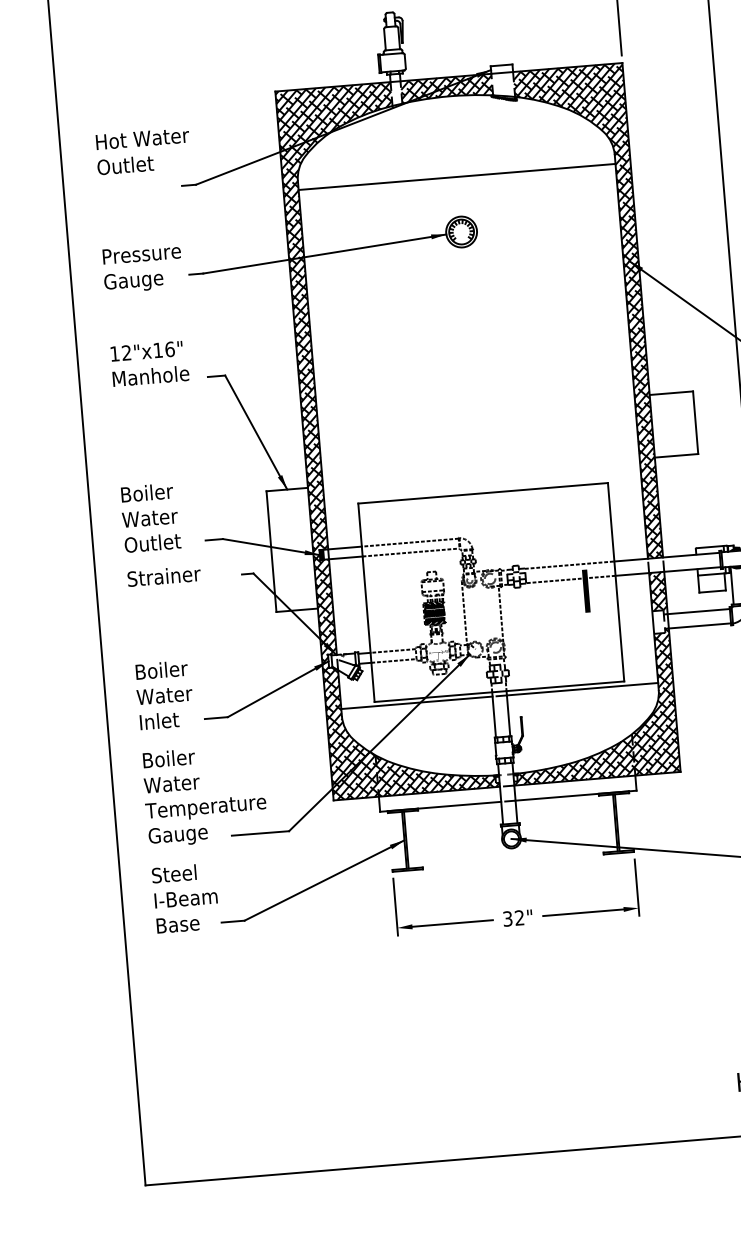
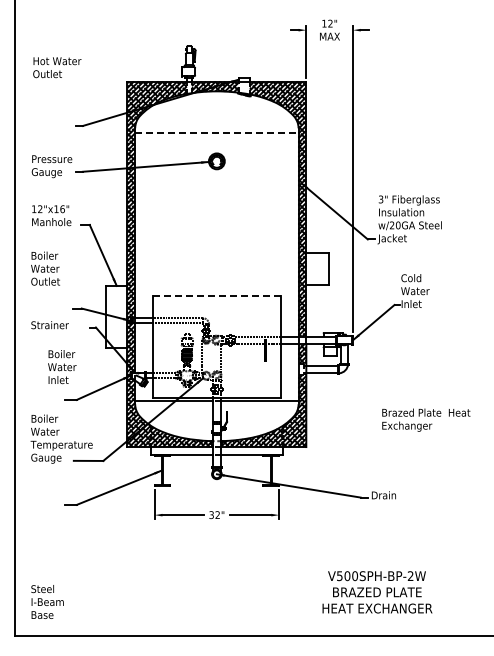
text: (143, 151) -> (57, 67), moved
line: (456, 176) -> (216, 132), solid -> dashed
line: (482, 494) -> (216, 296), solid -> dashed
text: (150, 517) -> (45, 268), moved
text: (165, 695) -> (62, 367), moved
text: (185, 897) -> (47, 601), moved

